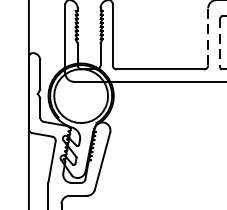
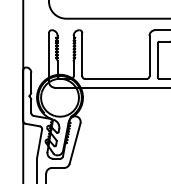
line: (208, 36) -> (149, 55), dashed -> solid
line: (220, 43) -> (158, 60), dashed -> solid

